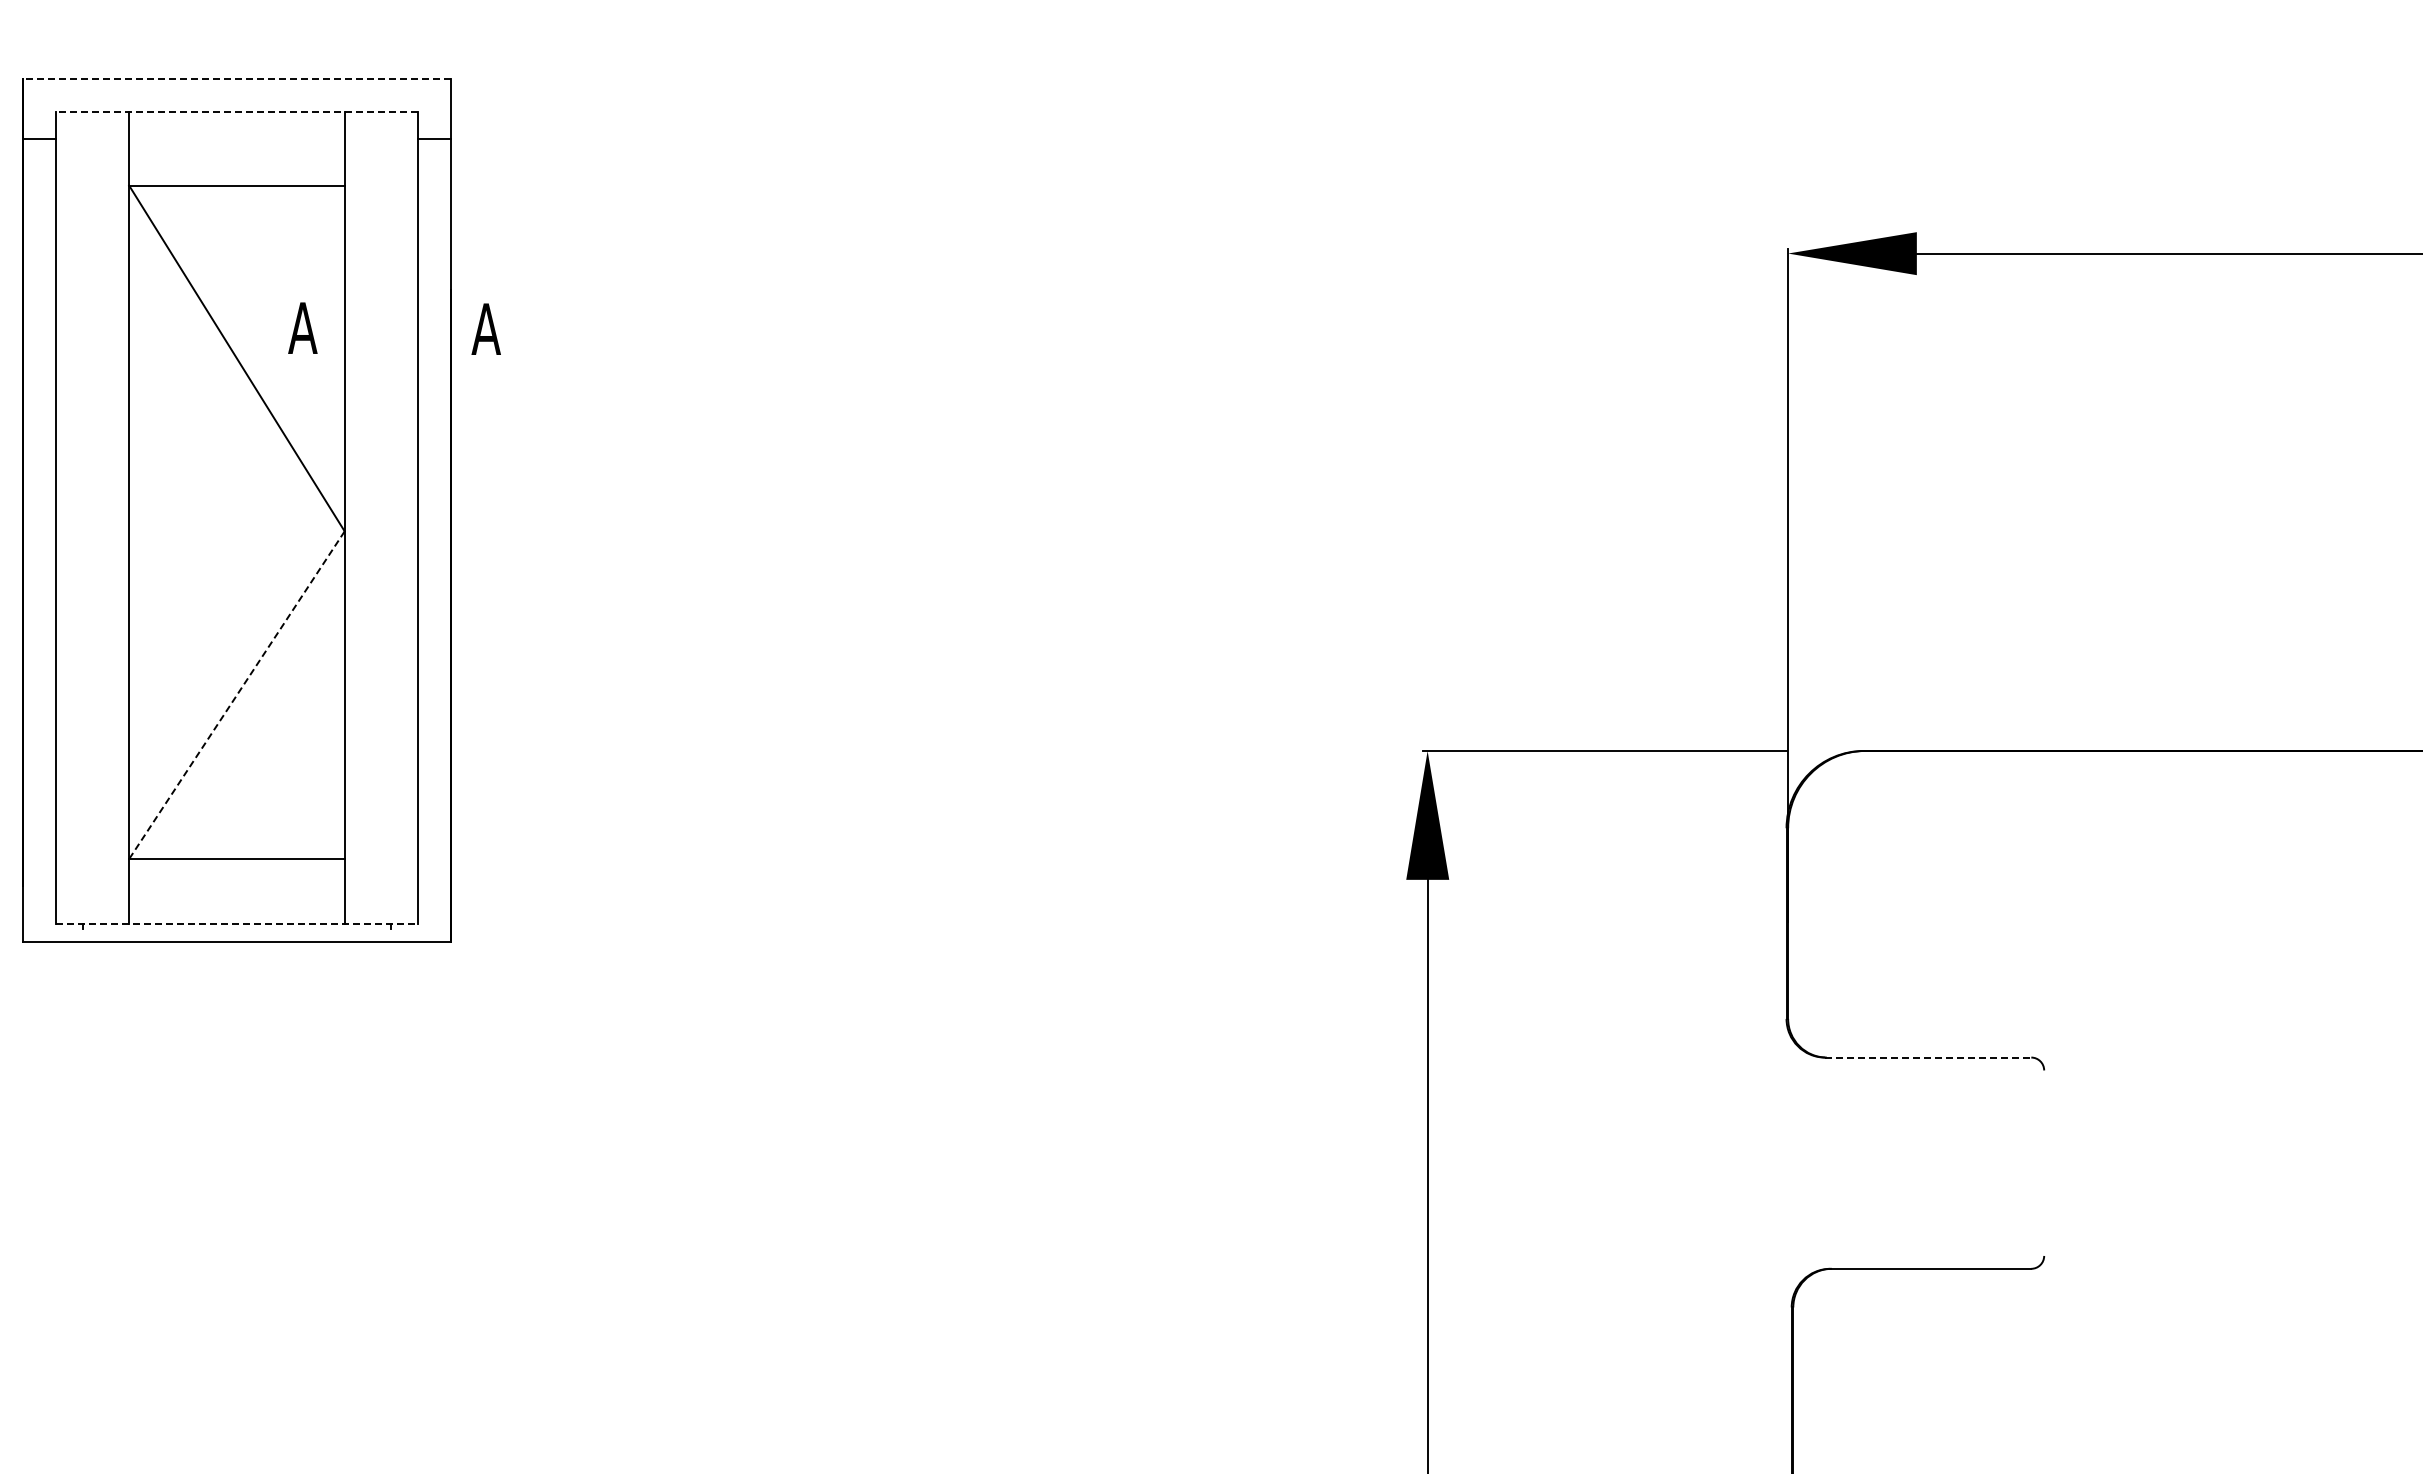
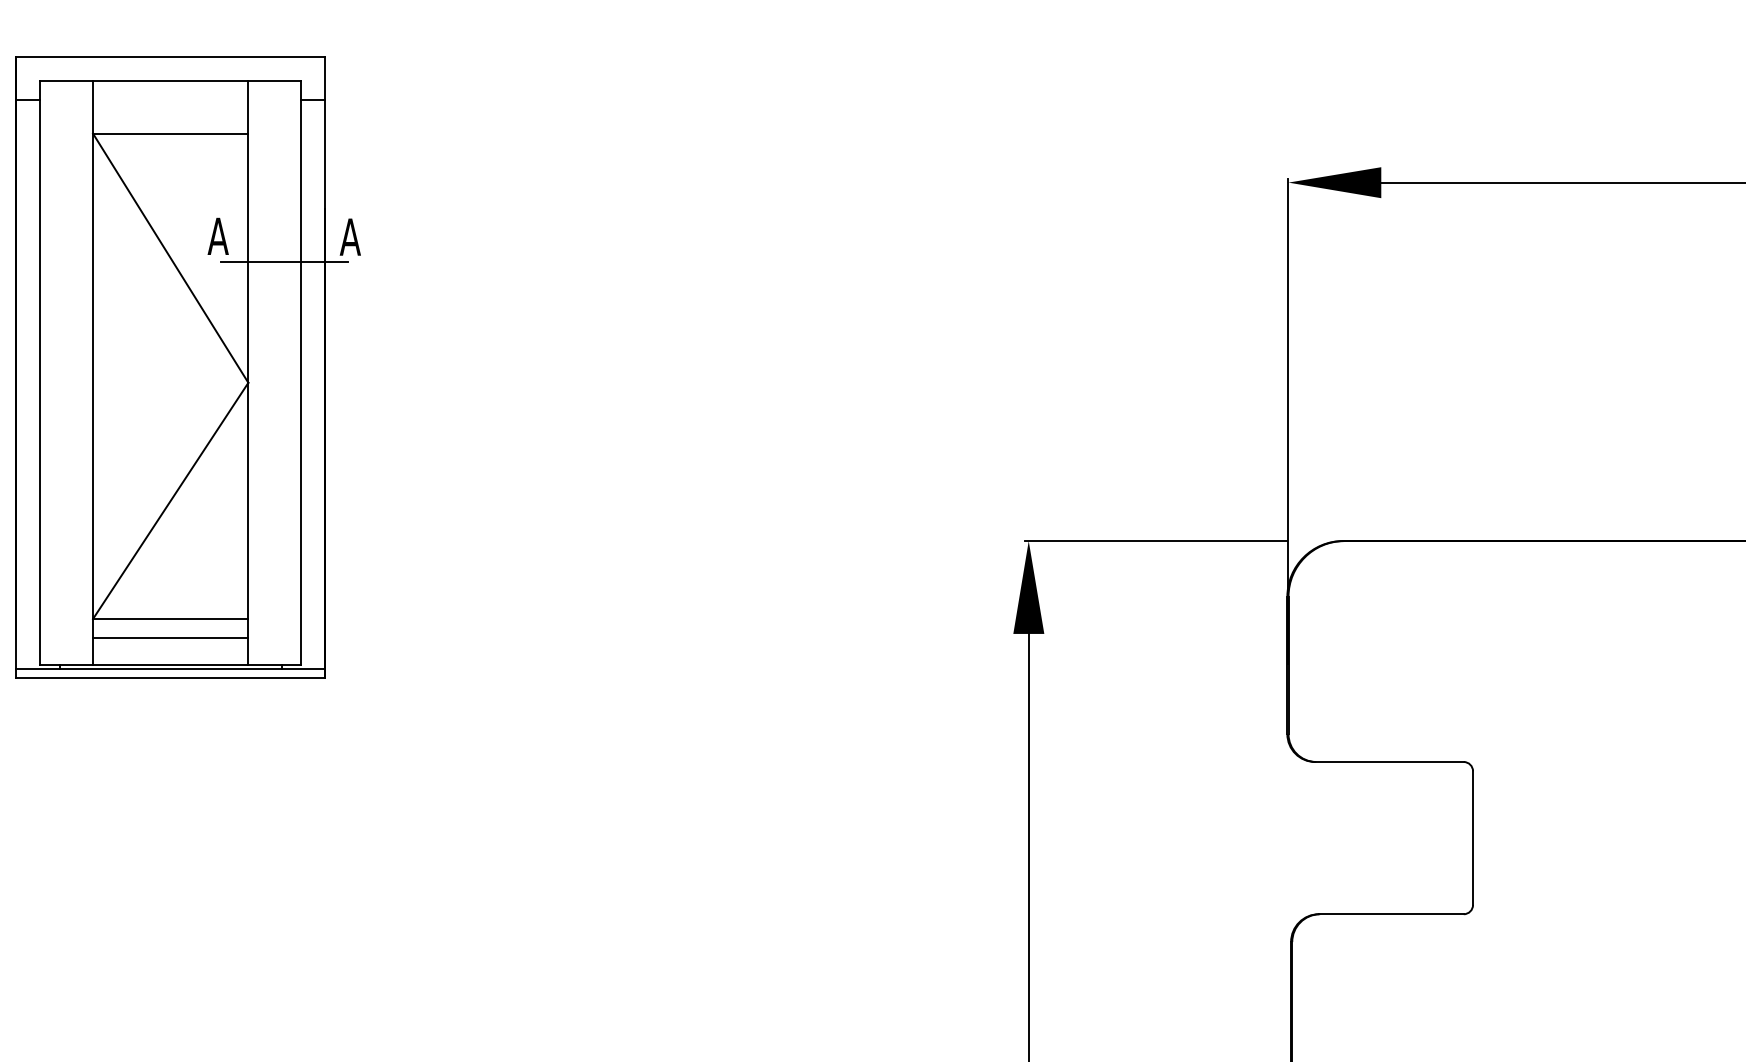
line: (236, 79) -> (170, 57), dashed -> solid
line: (236, 112) -> (170, 80), dashed -> solid
line: (394, 364) -> (284, 262), added
line: (236, 695) -> (170, 501), dashed -> solid
line: (236, 884) -> (170, 637), added
line: (237, 923) -> (171, 665), dashed -> solid
line: (236, 928) -> (170, 668), added
line: (1928, 1057) -> (1389, 761), dashed -> solid
line: (2044, 1162) -> (1473, 837), added

